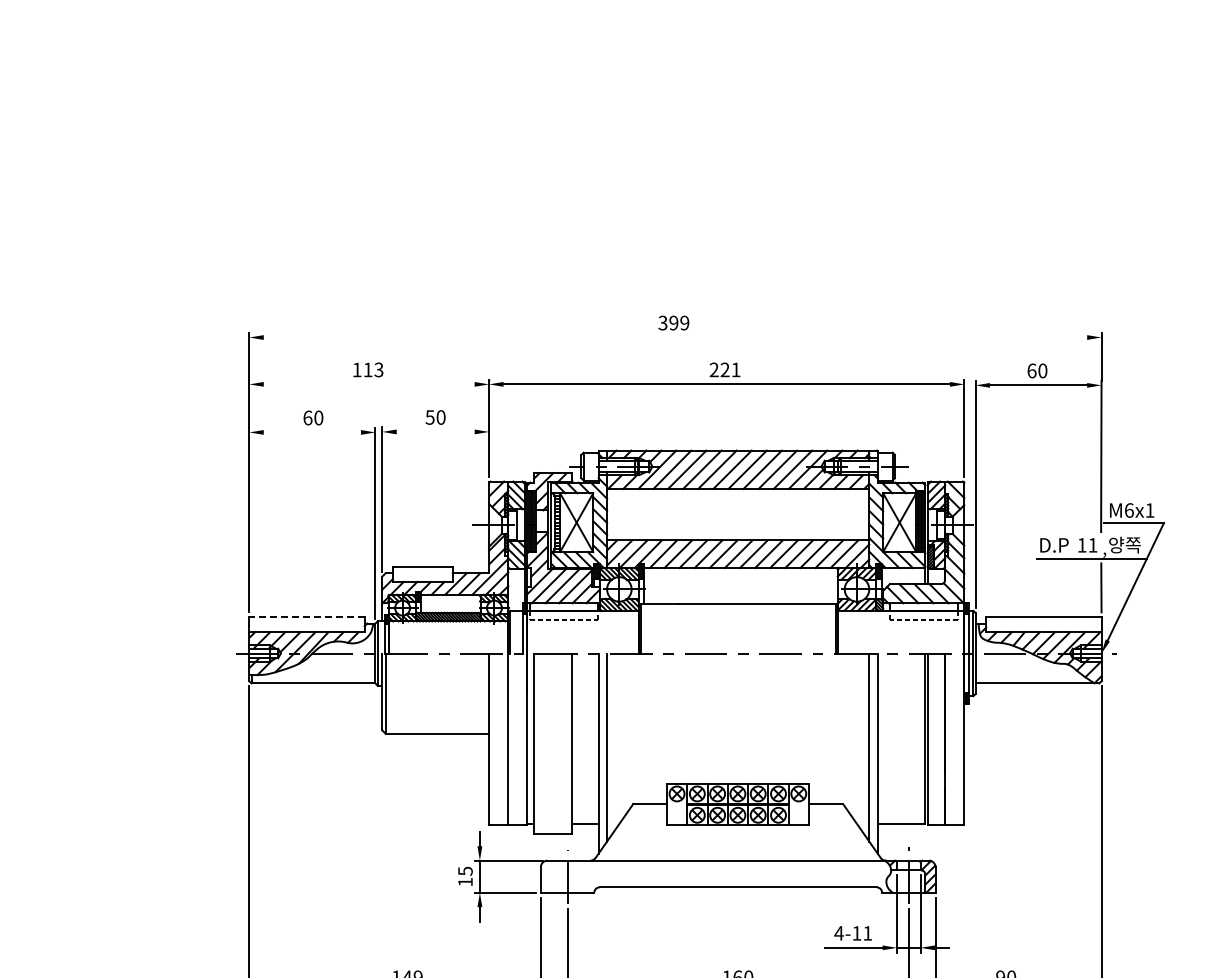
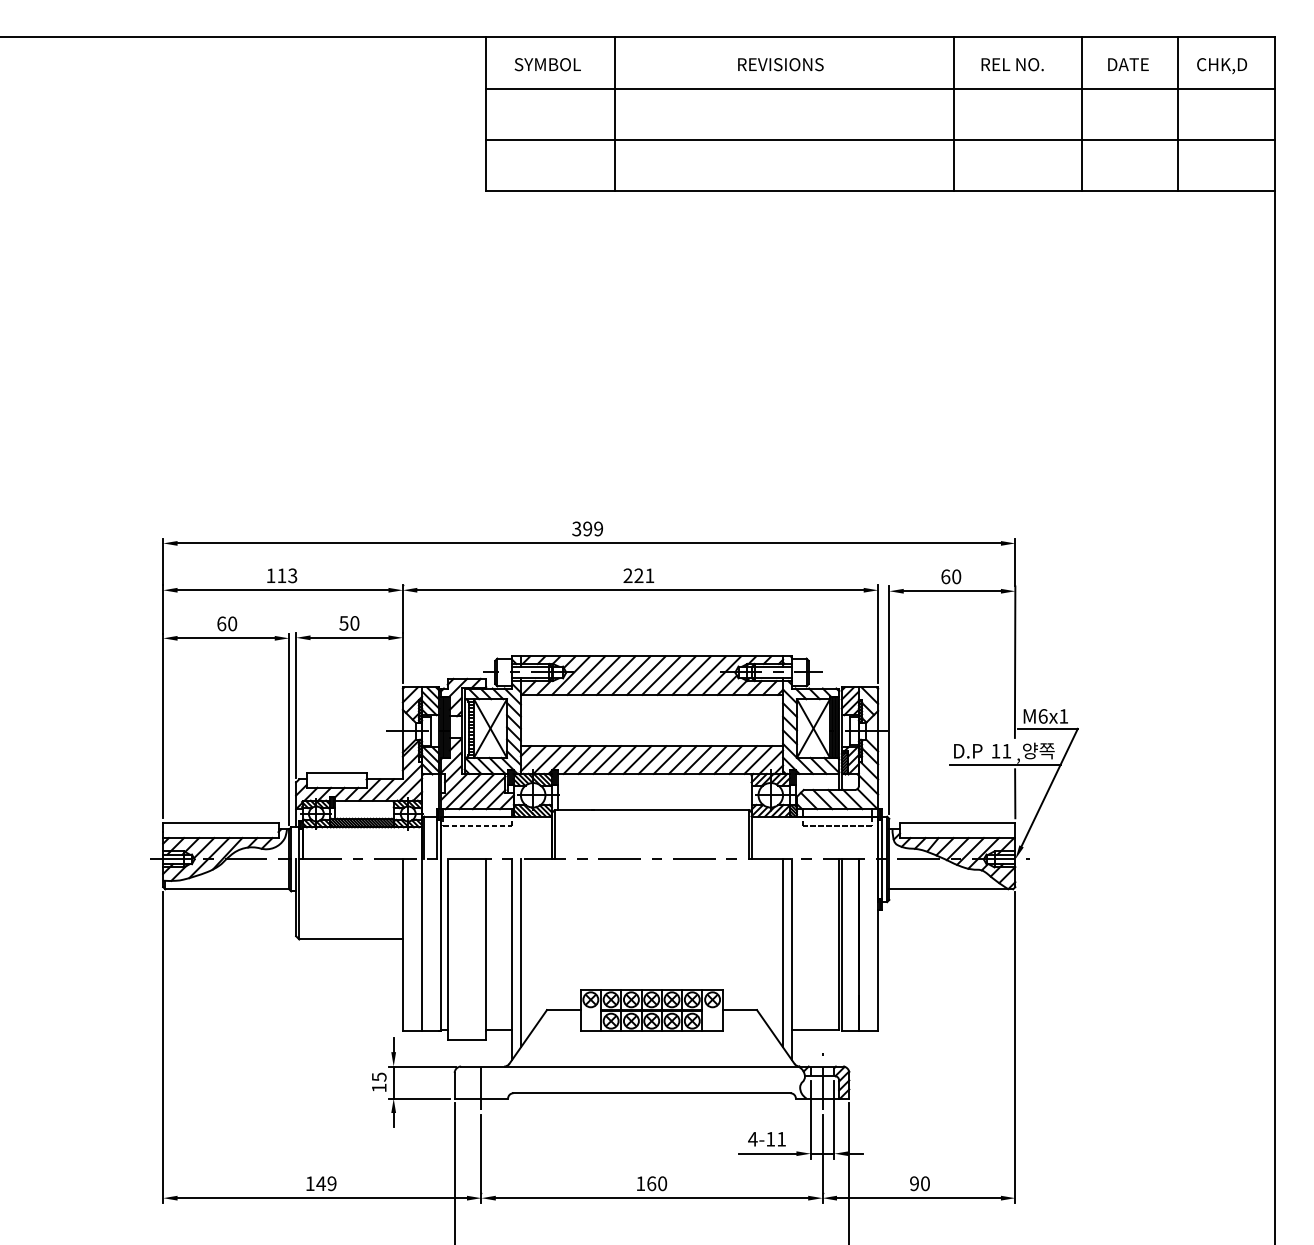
line: (674, 337) -> (588, 543), added
line: (368, 384) -> (282, 590), added
line: (435, 431) -> (349, 637), added
line: (311, 432) -> (225, 638), added
line: (306, 617) -> (220, 823), dashed -> solid

